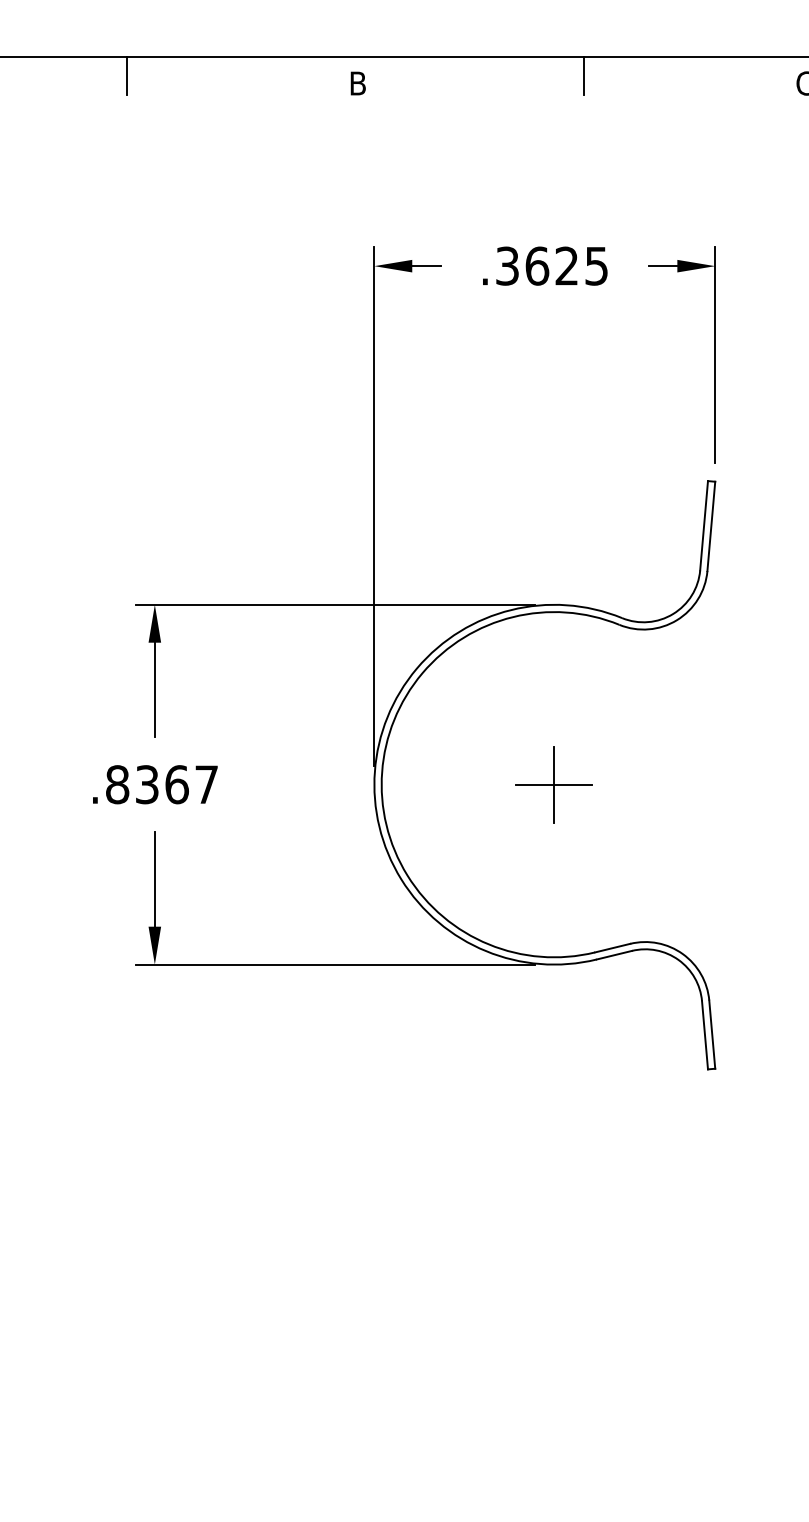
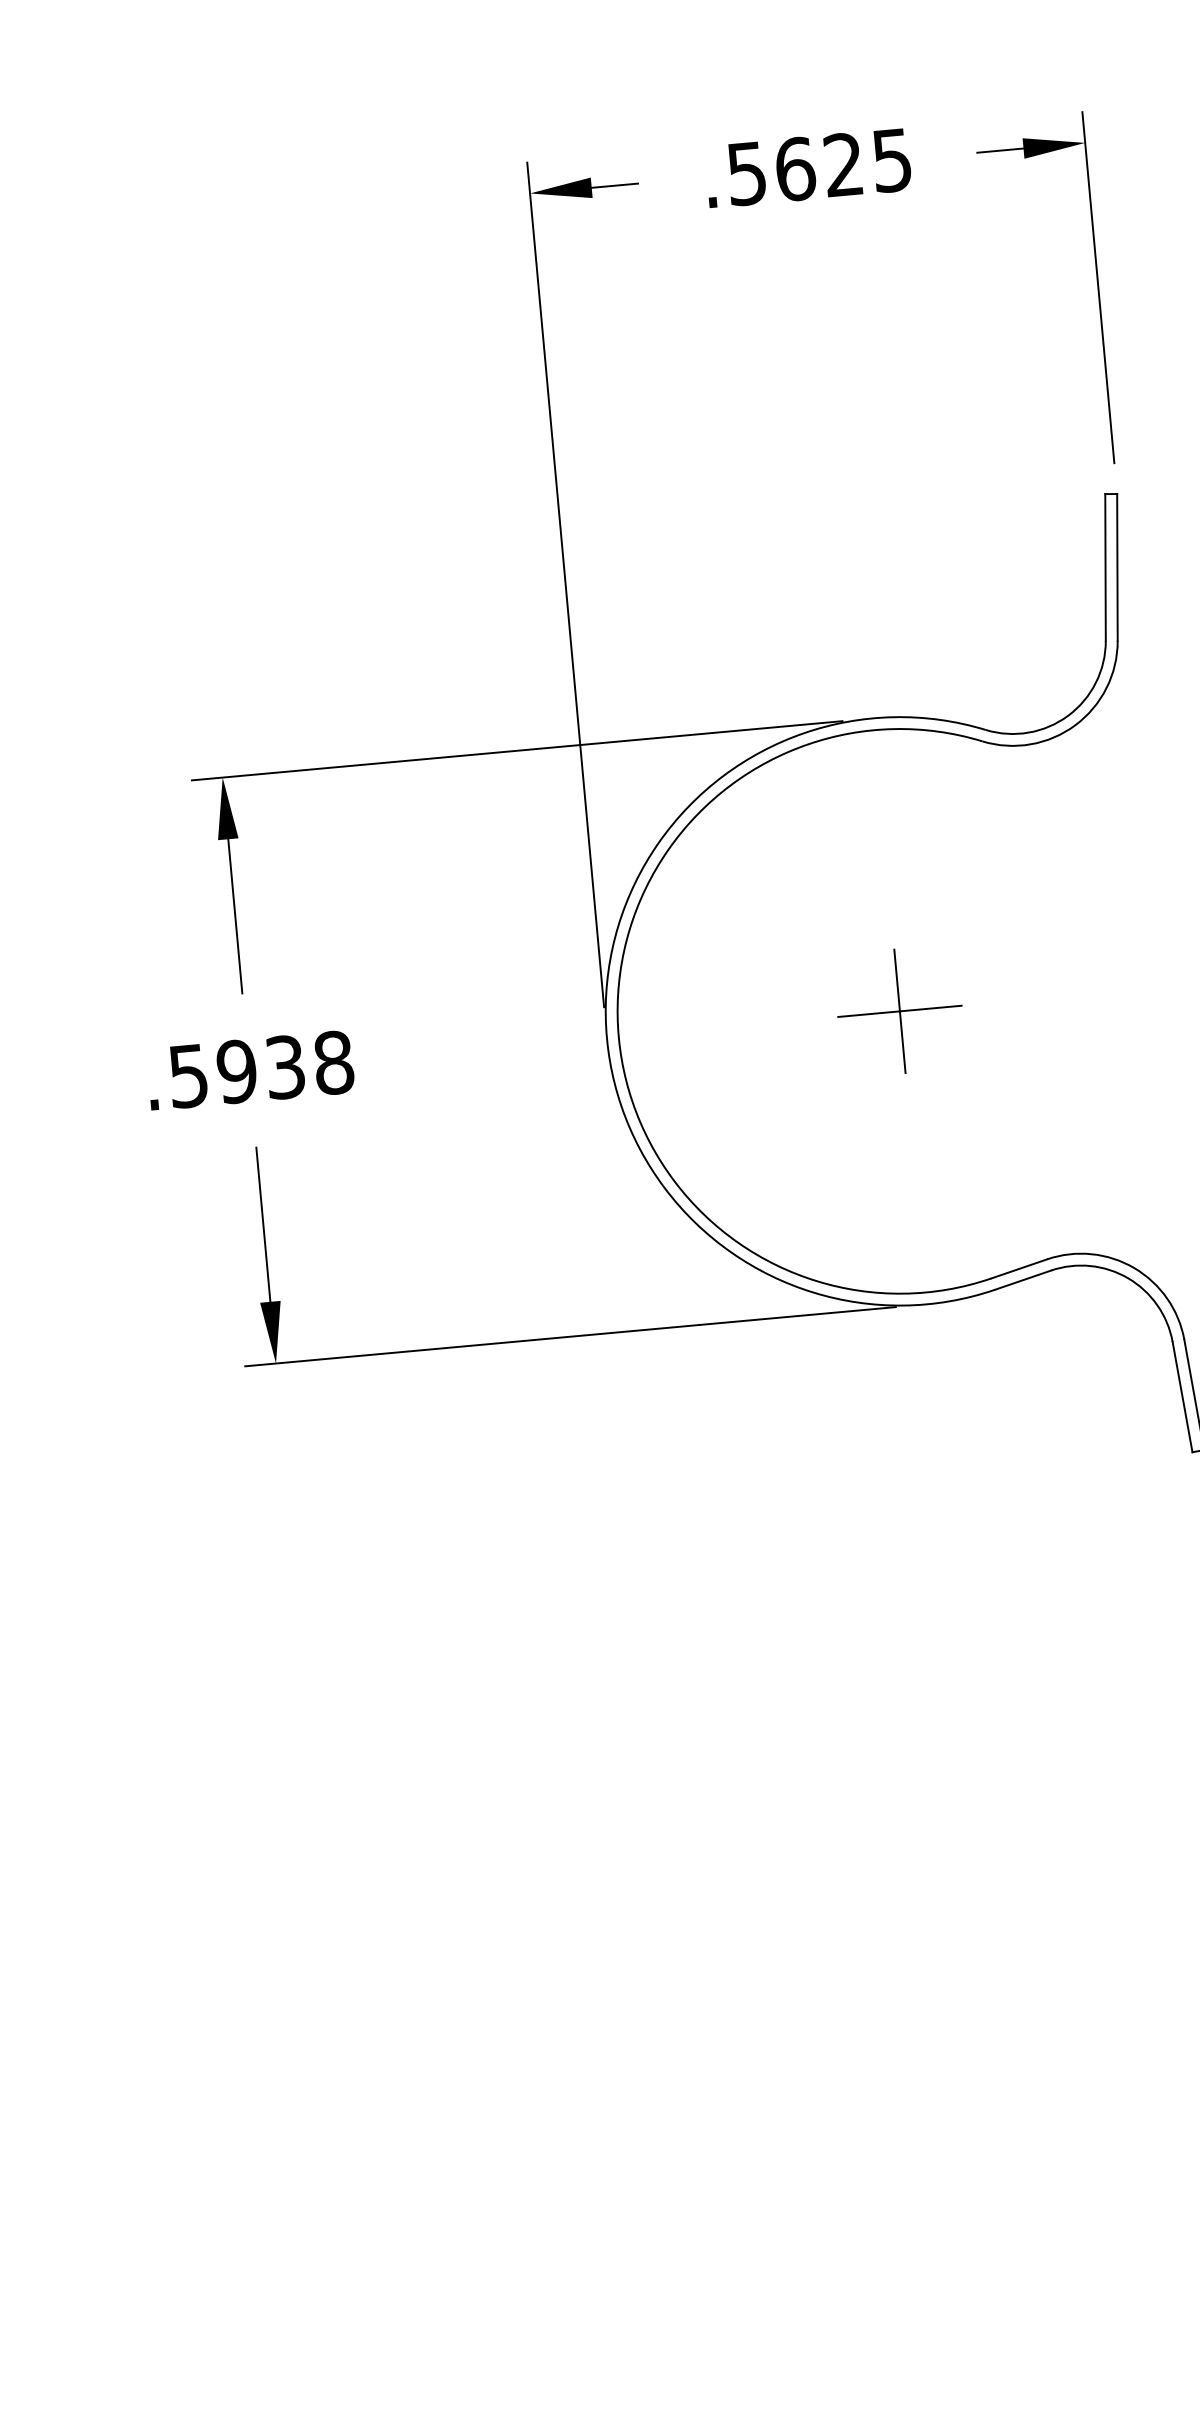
text: (507, 265) -> (746, 172), .3625 -> .5625
text: (162, 784) -> (261, 1069), .8367 -> .5938

